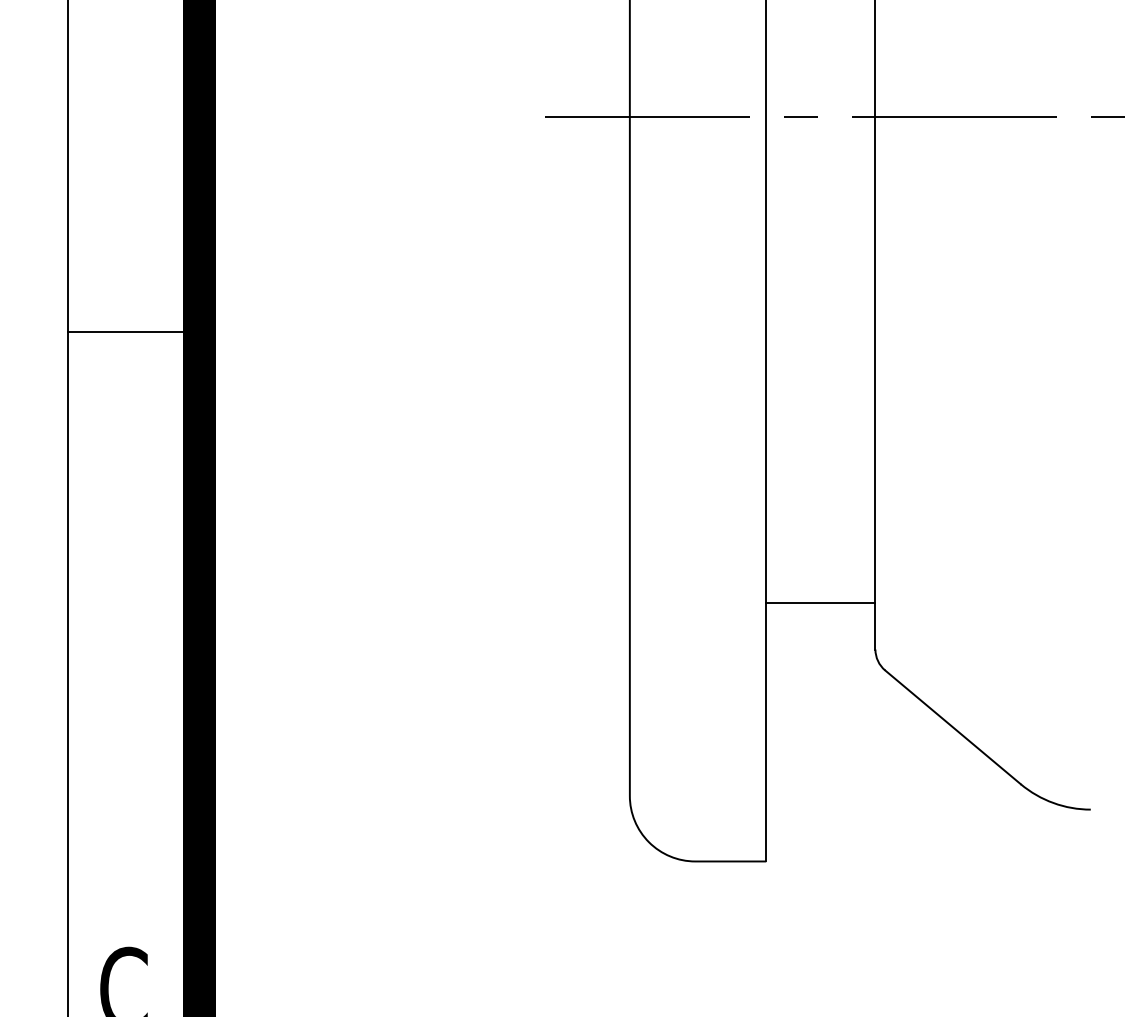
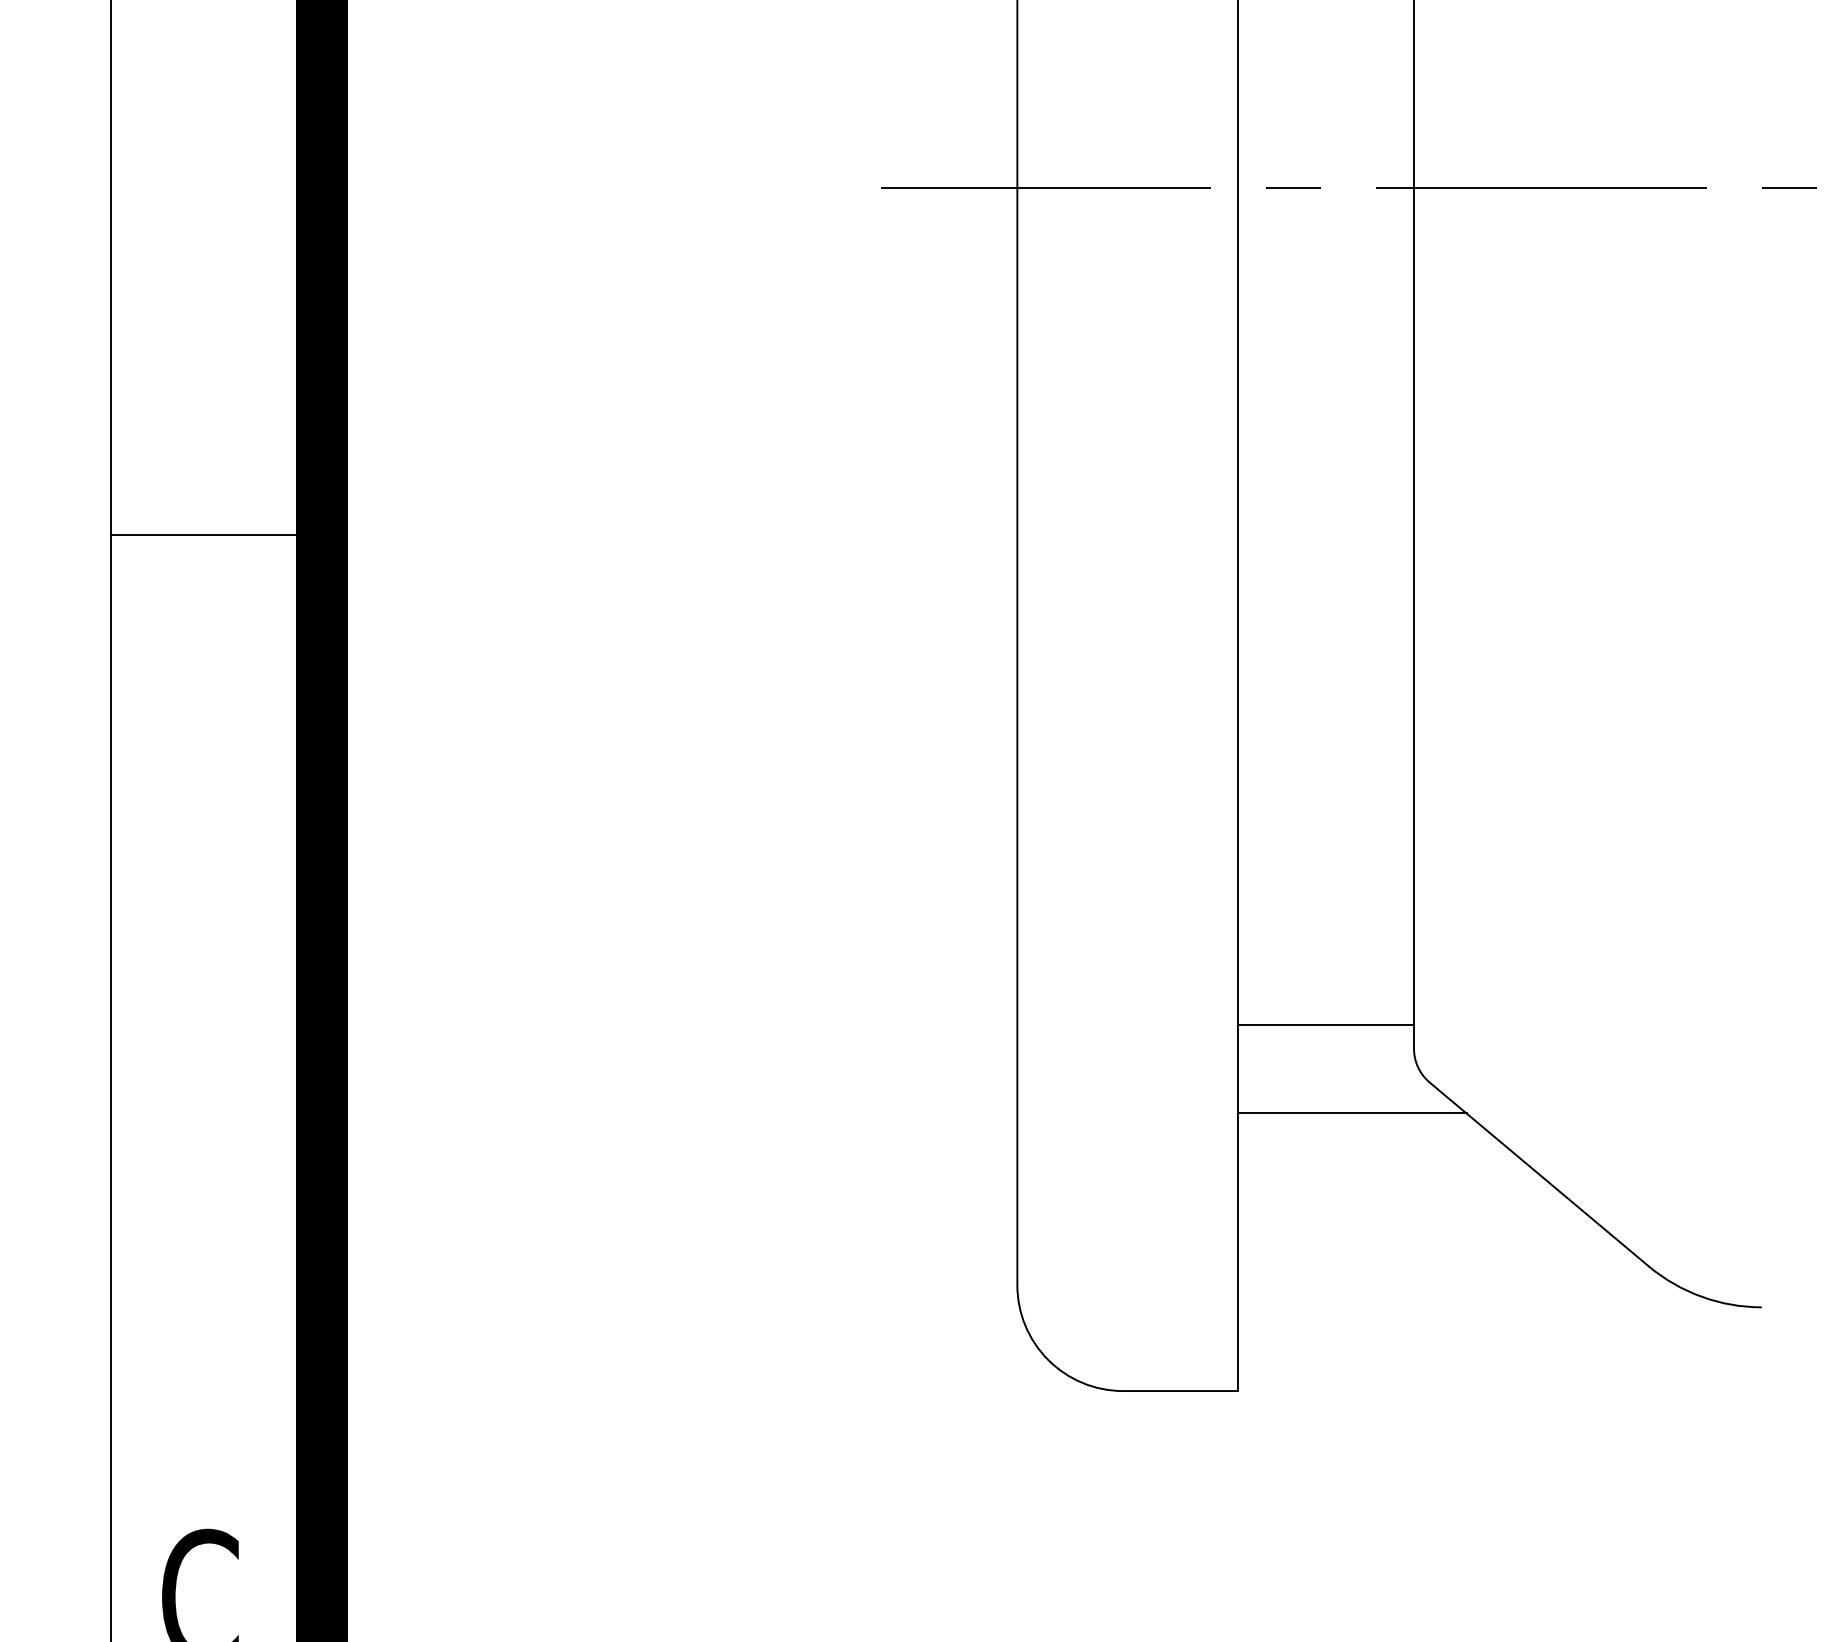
line: (820, 602) -> (1325, 1024), moved
line: (836, 689) -> (1351, 1113), added

